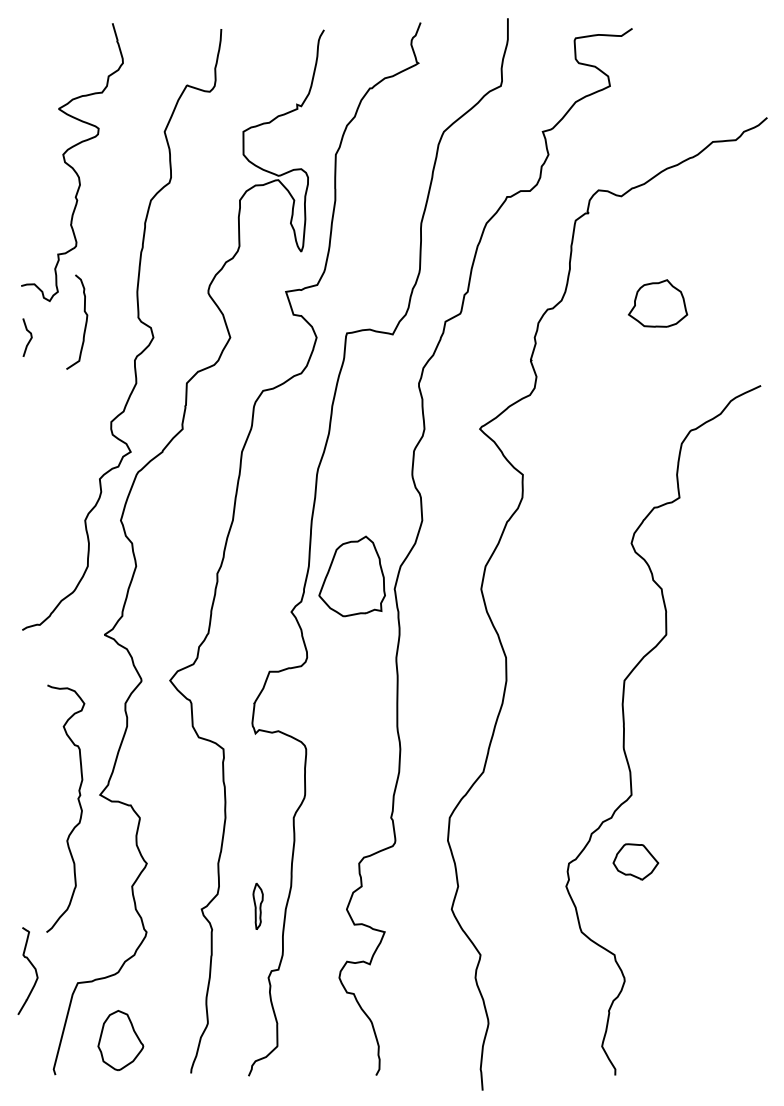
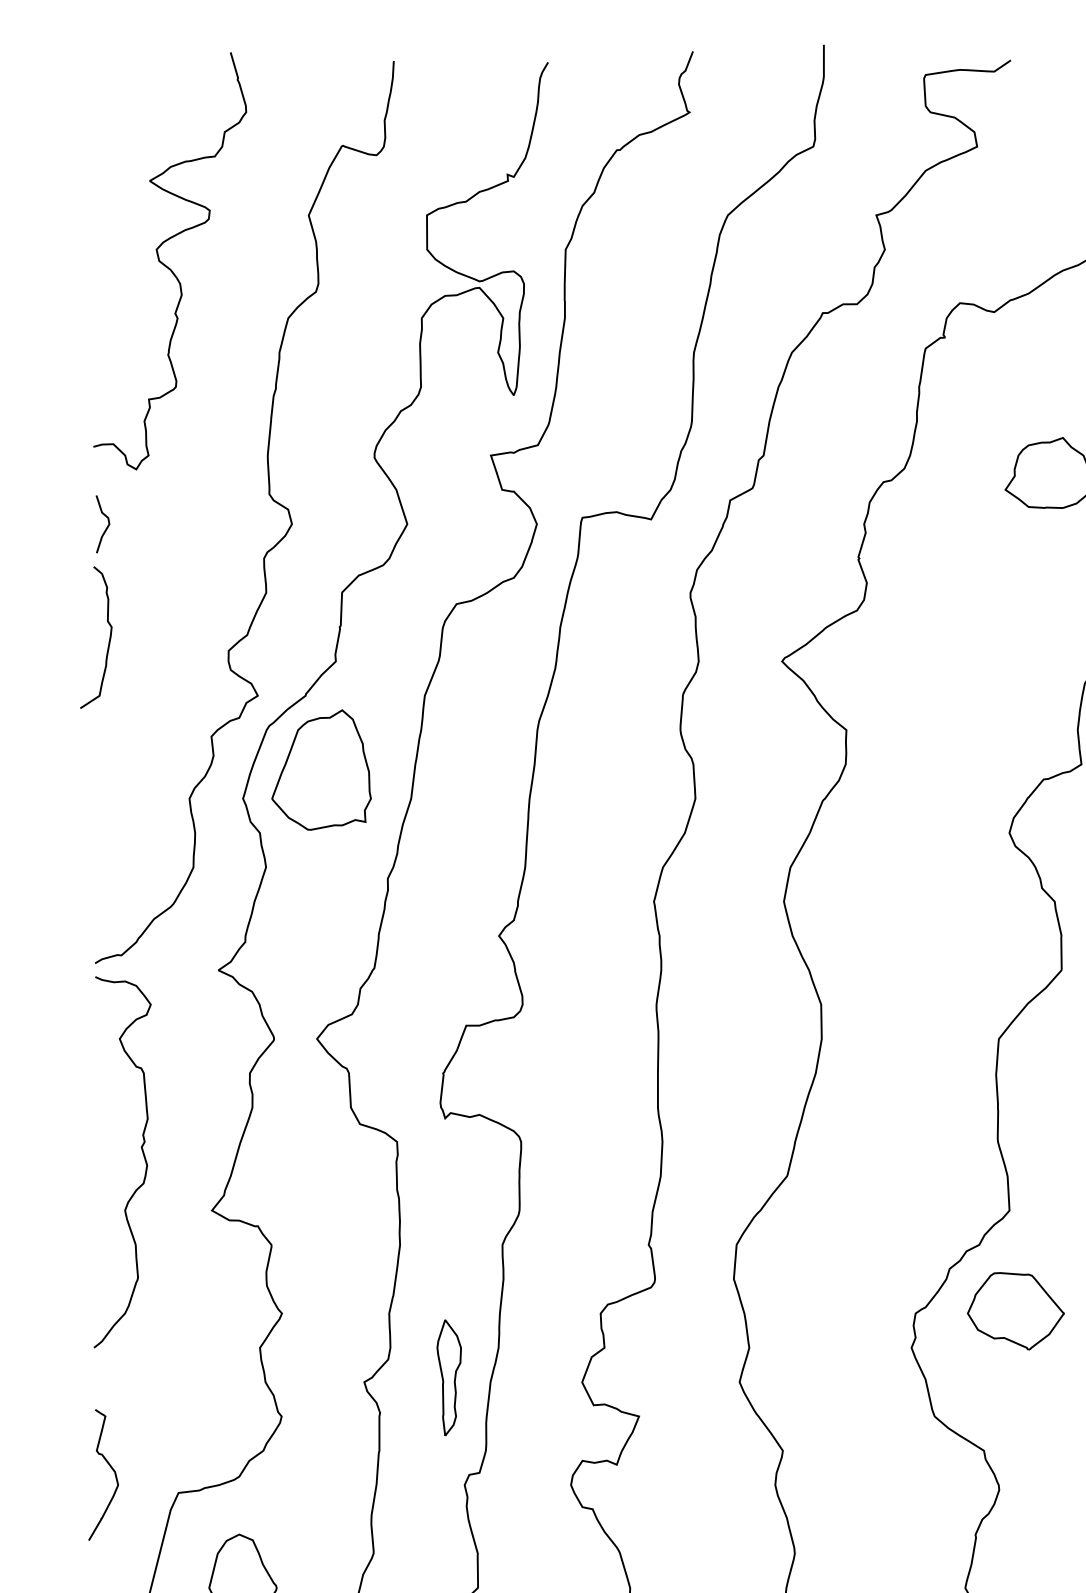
curve: (85, 321) -> (108, 636), moved
part: (351, 576) -> (320, 770), moved
curve: (78, 803) -> (141, 1154), moved
part: (635, 861) -> (1015, 1310), size x1.43
part: (257, 906) -> (448, 1377), size x1.67

